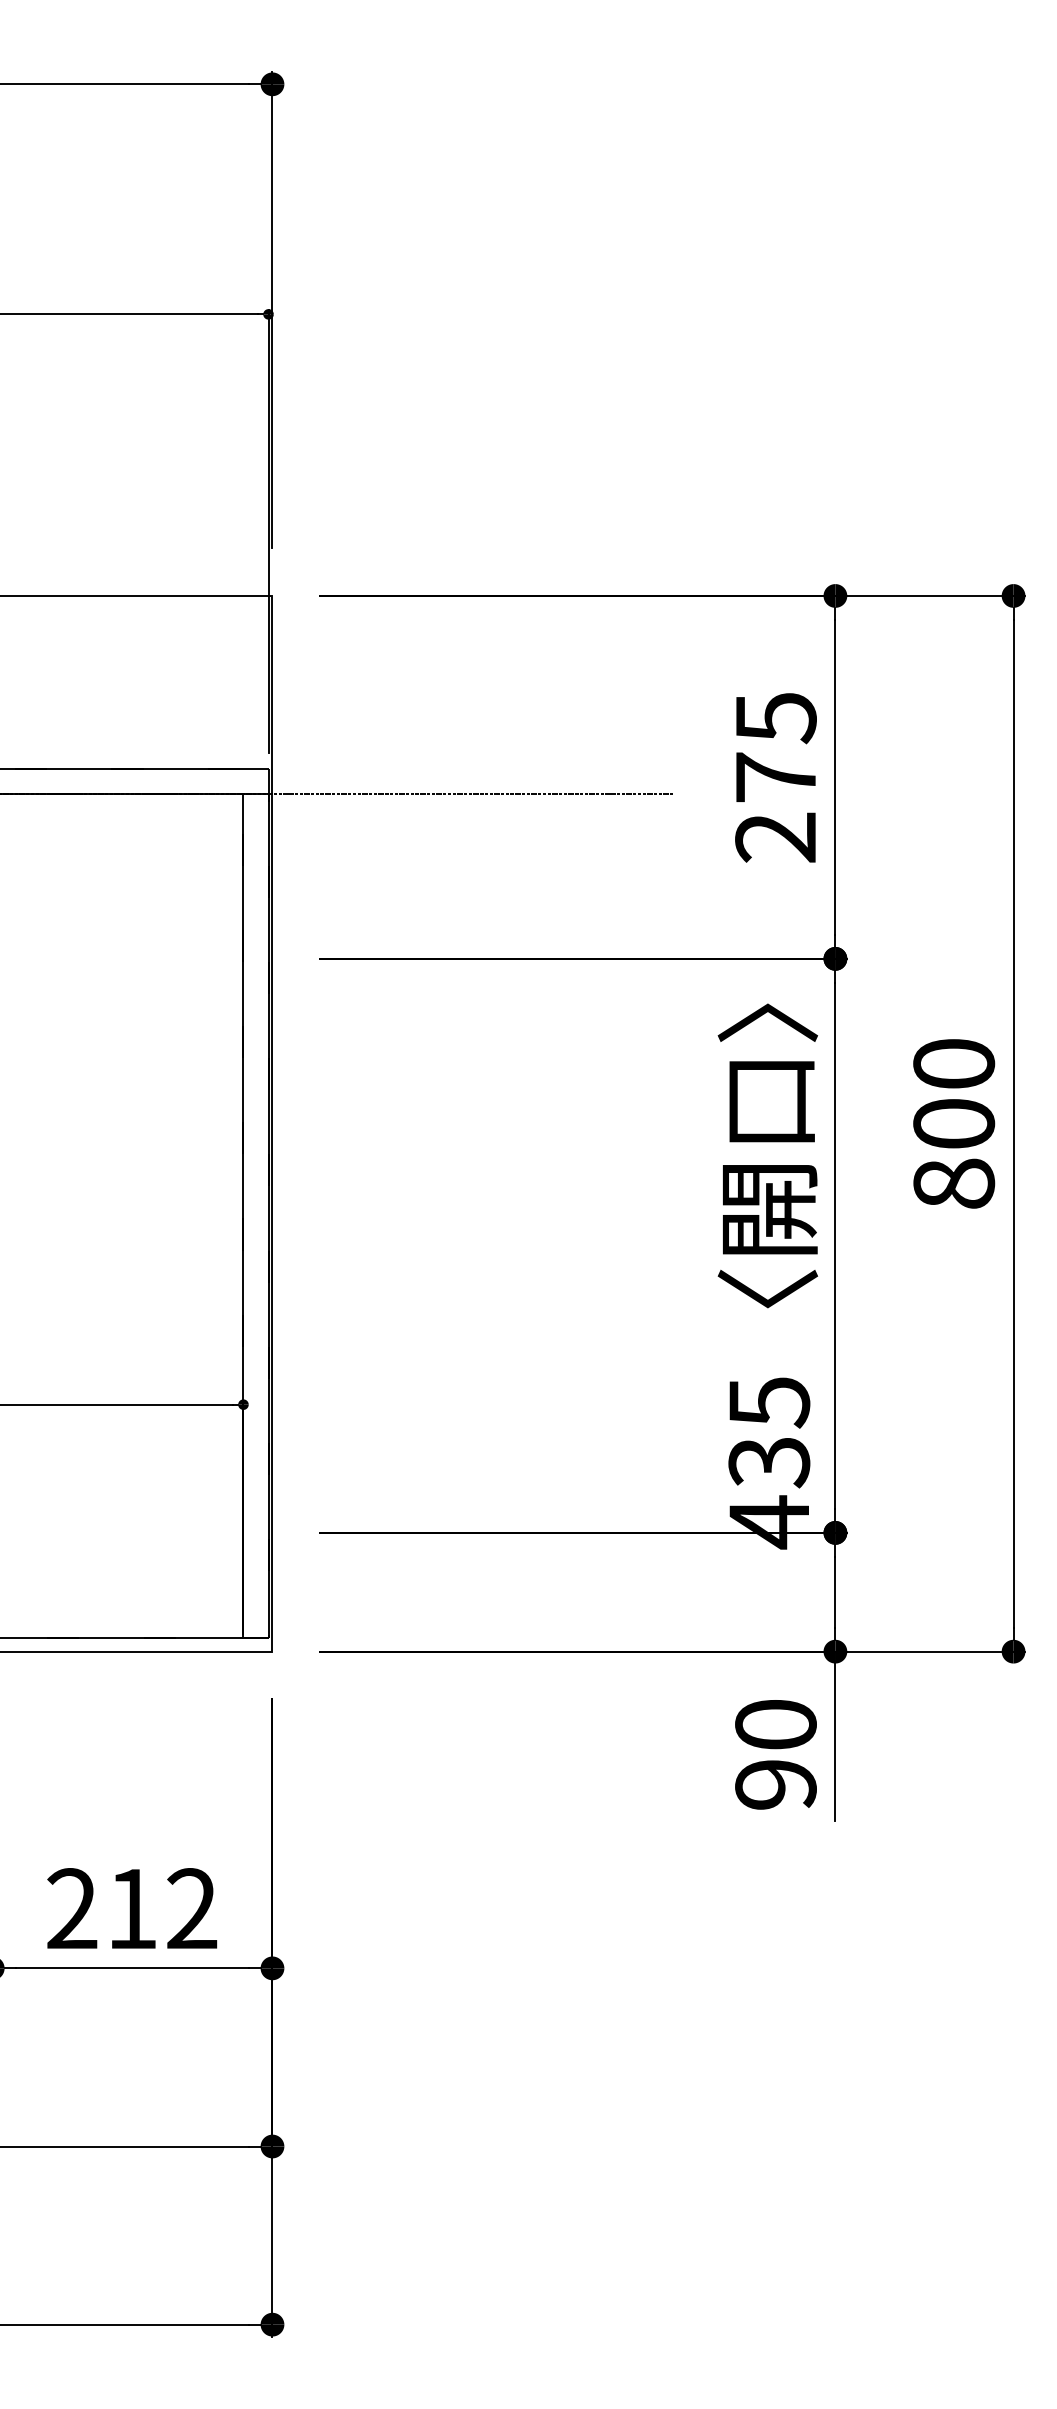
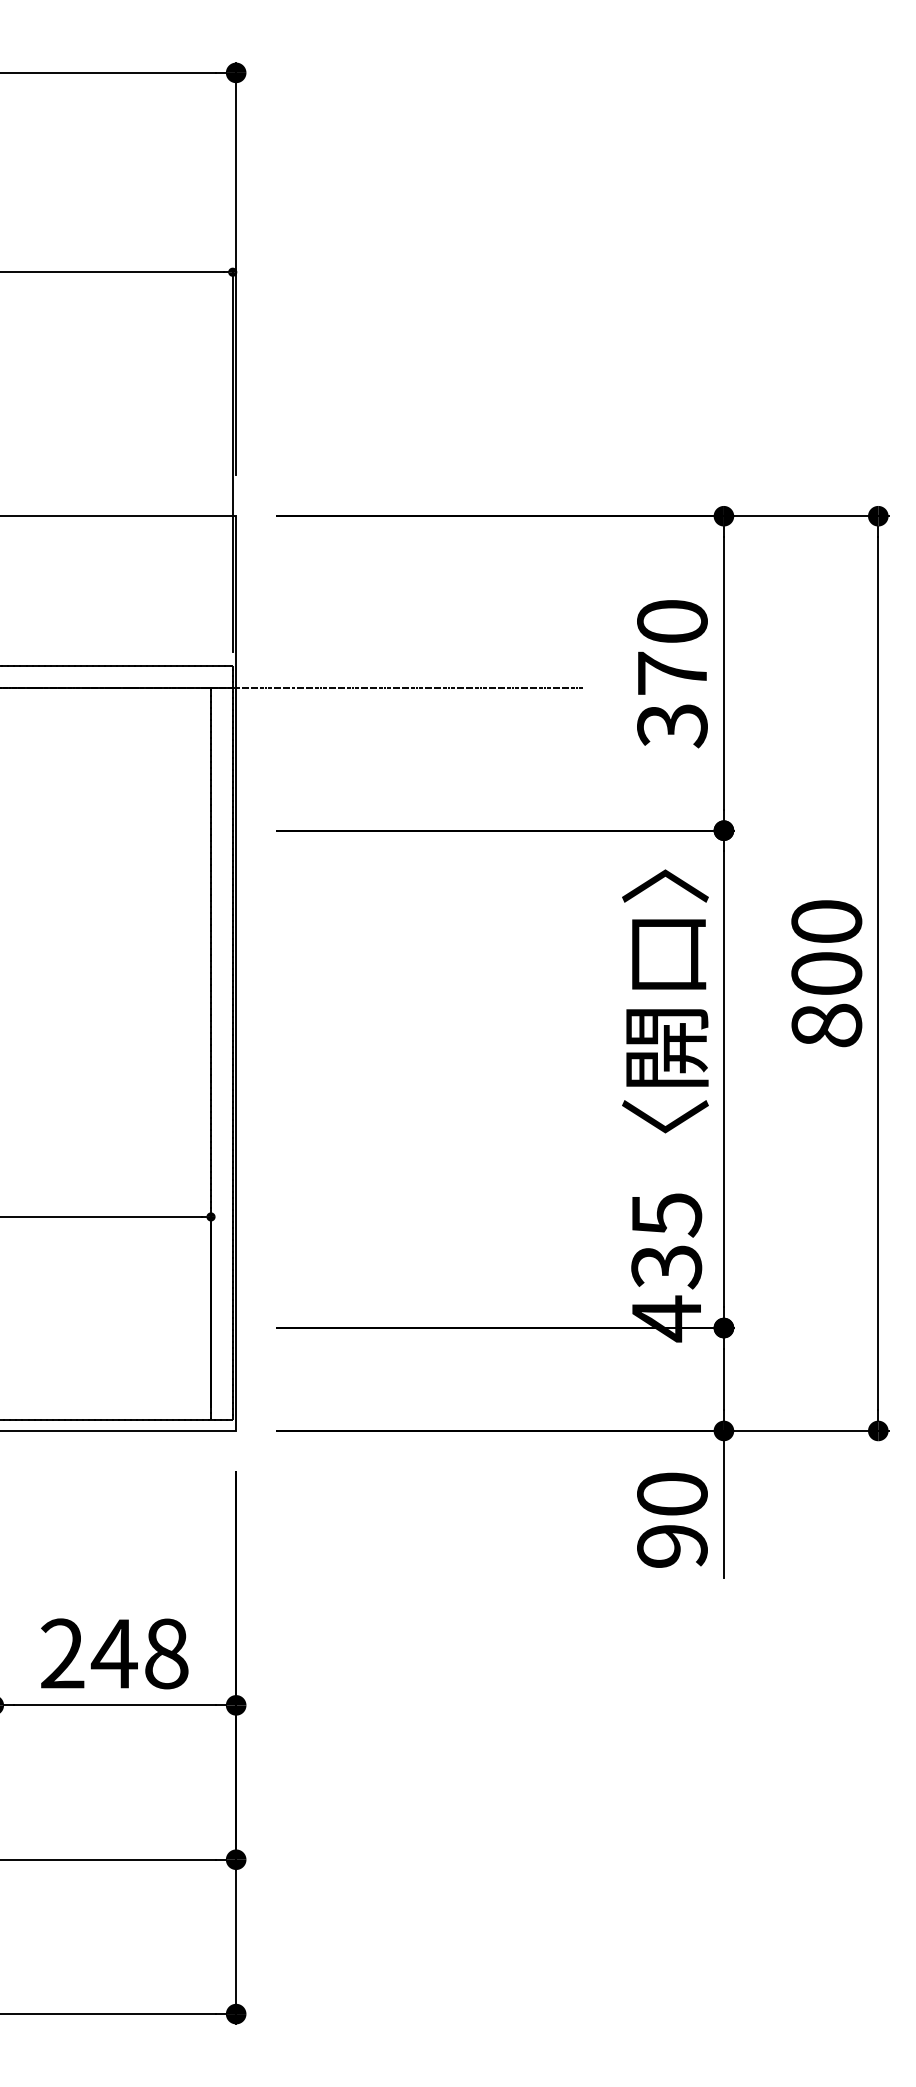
text: (776, 778) -> (672, 674), 275 -> 370
text: (160, 1908) -> (139, 1653), 212 -> 248

